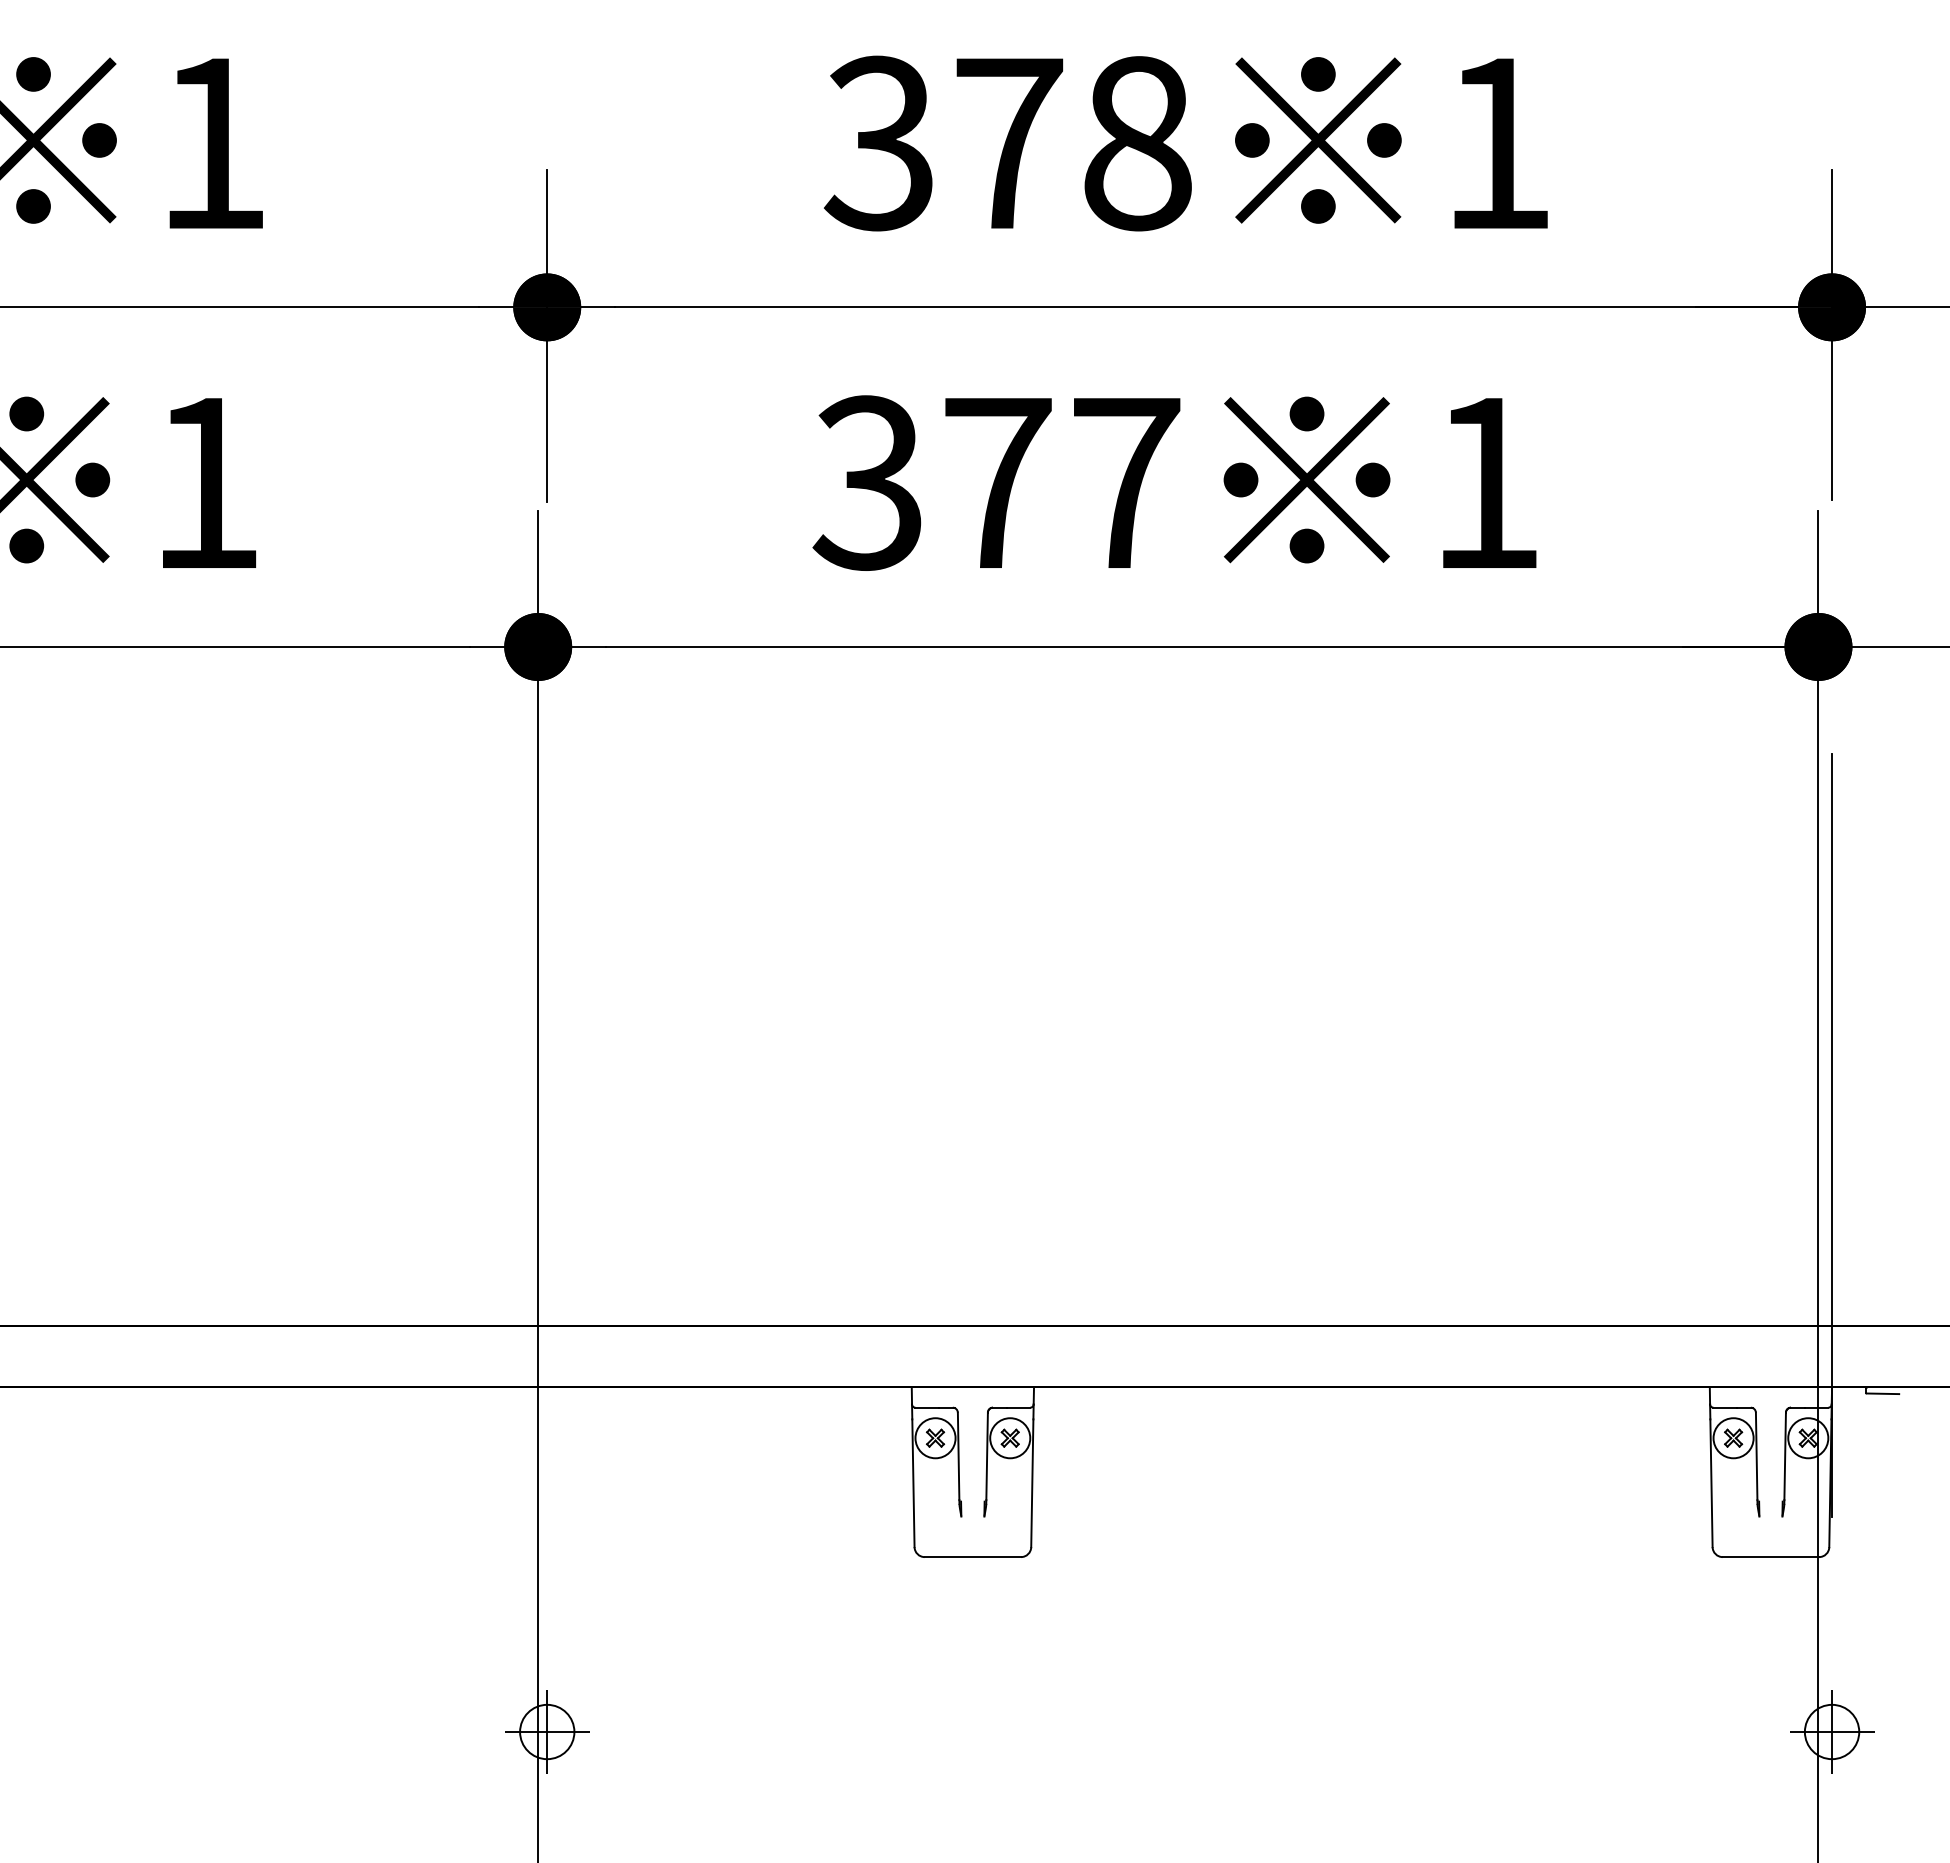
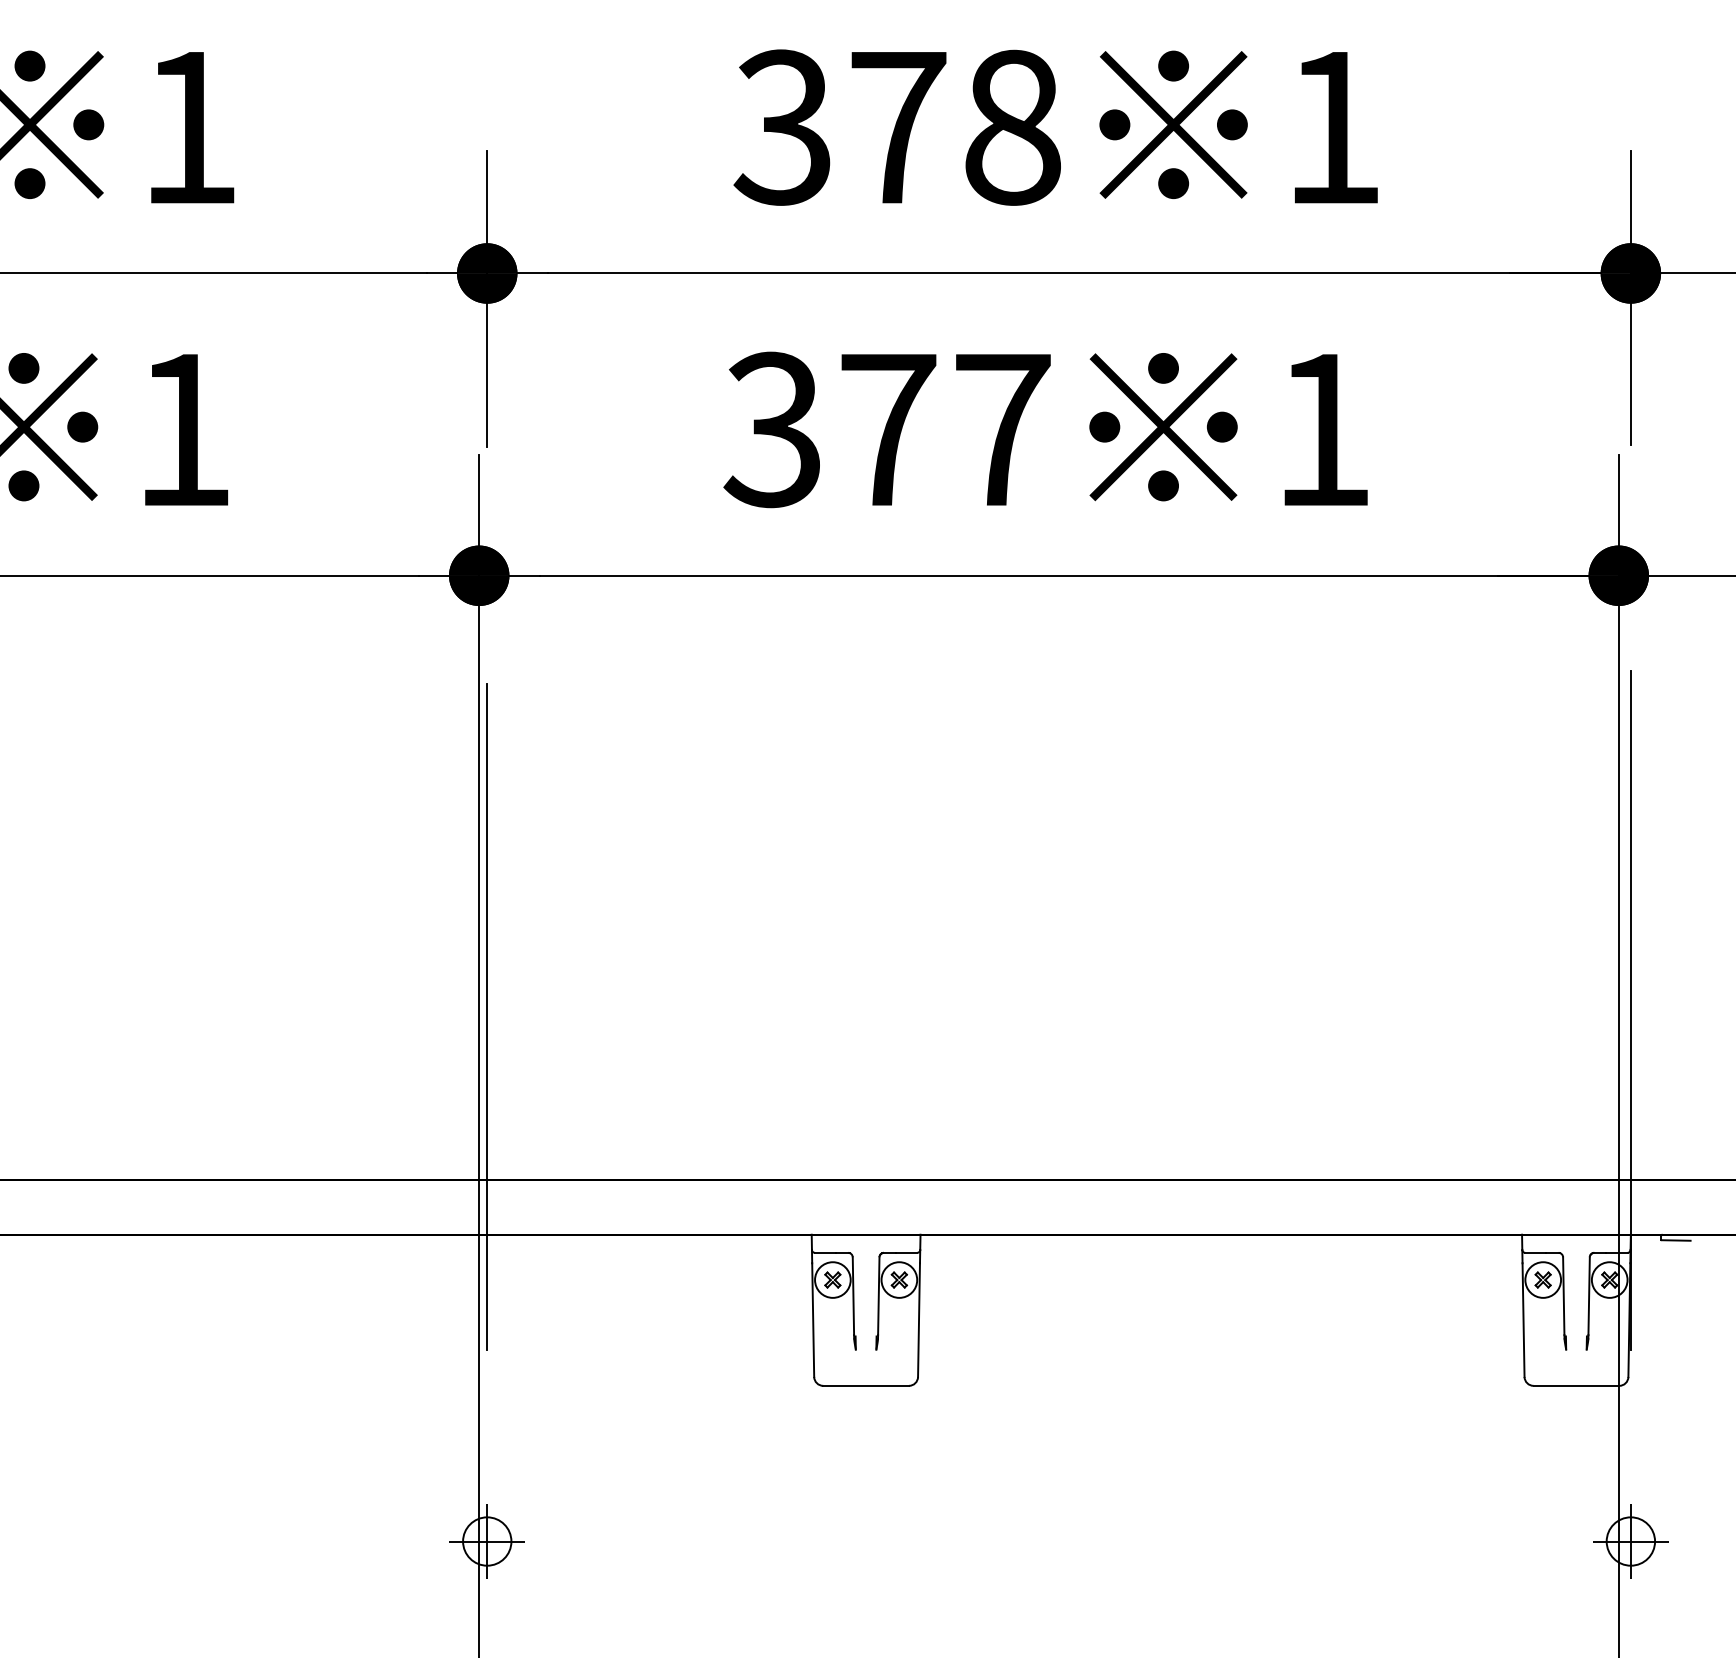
line: (547, 1142) -> (487, 1016), added

